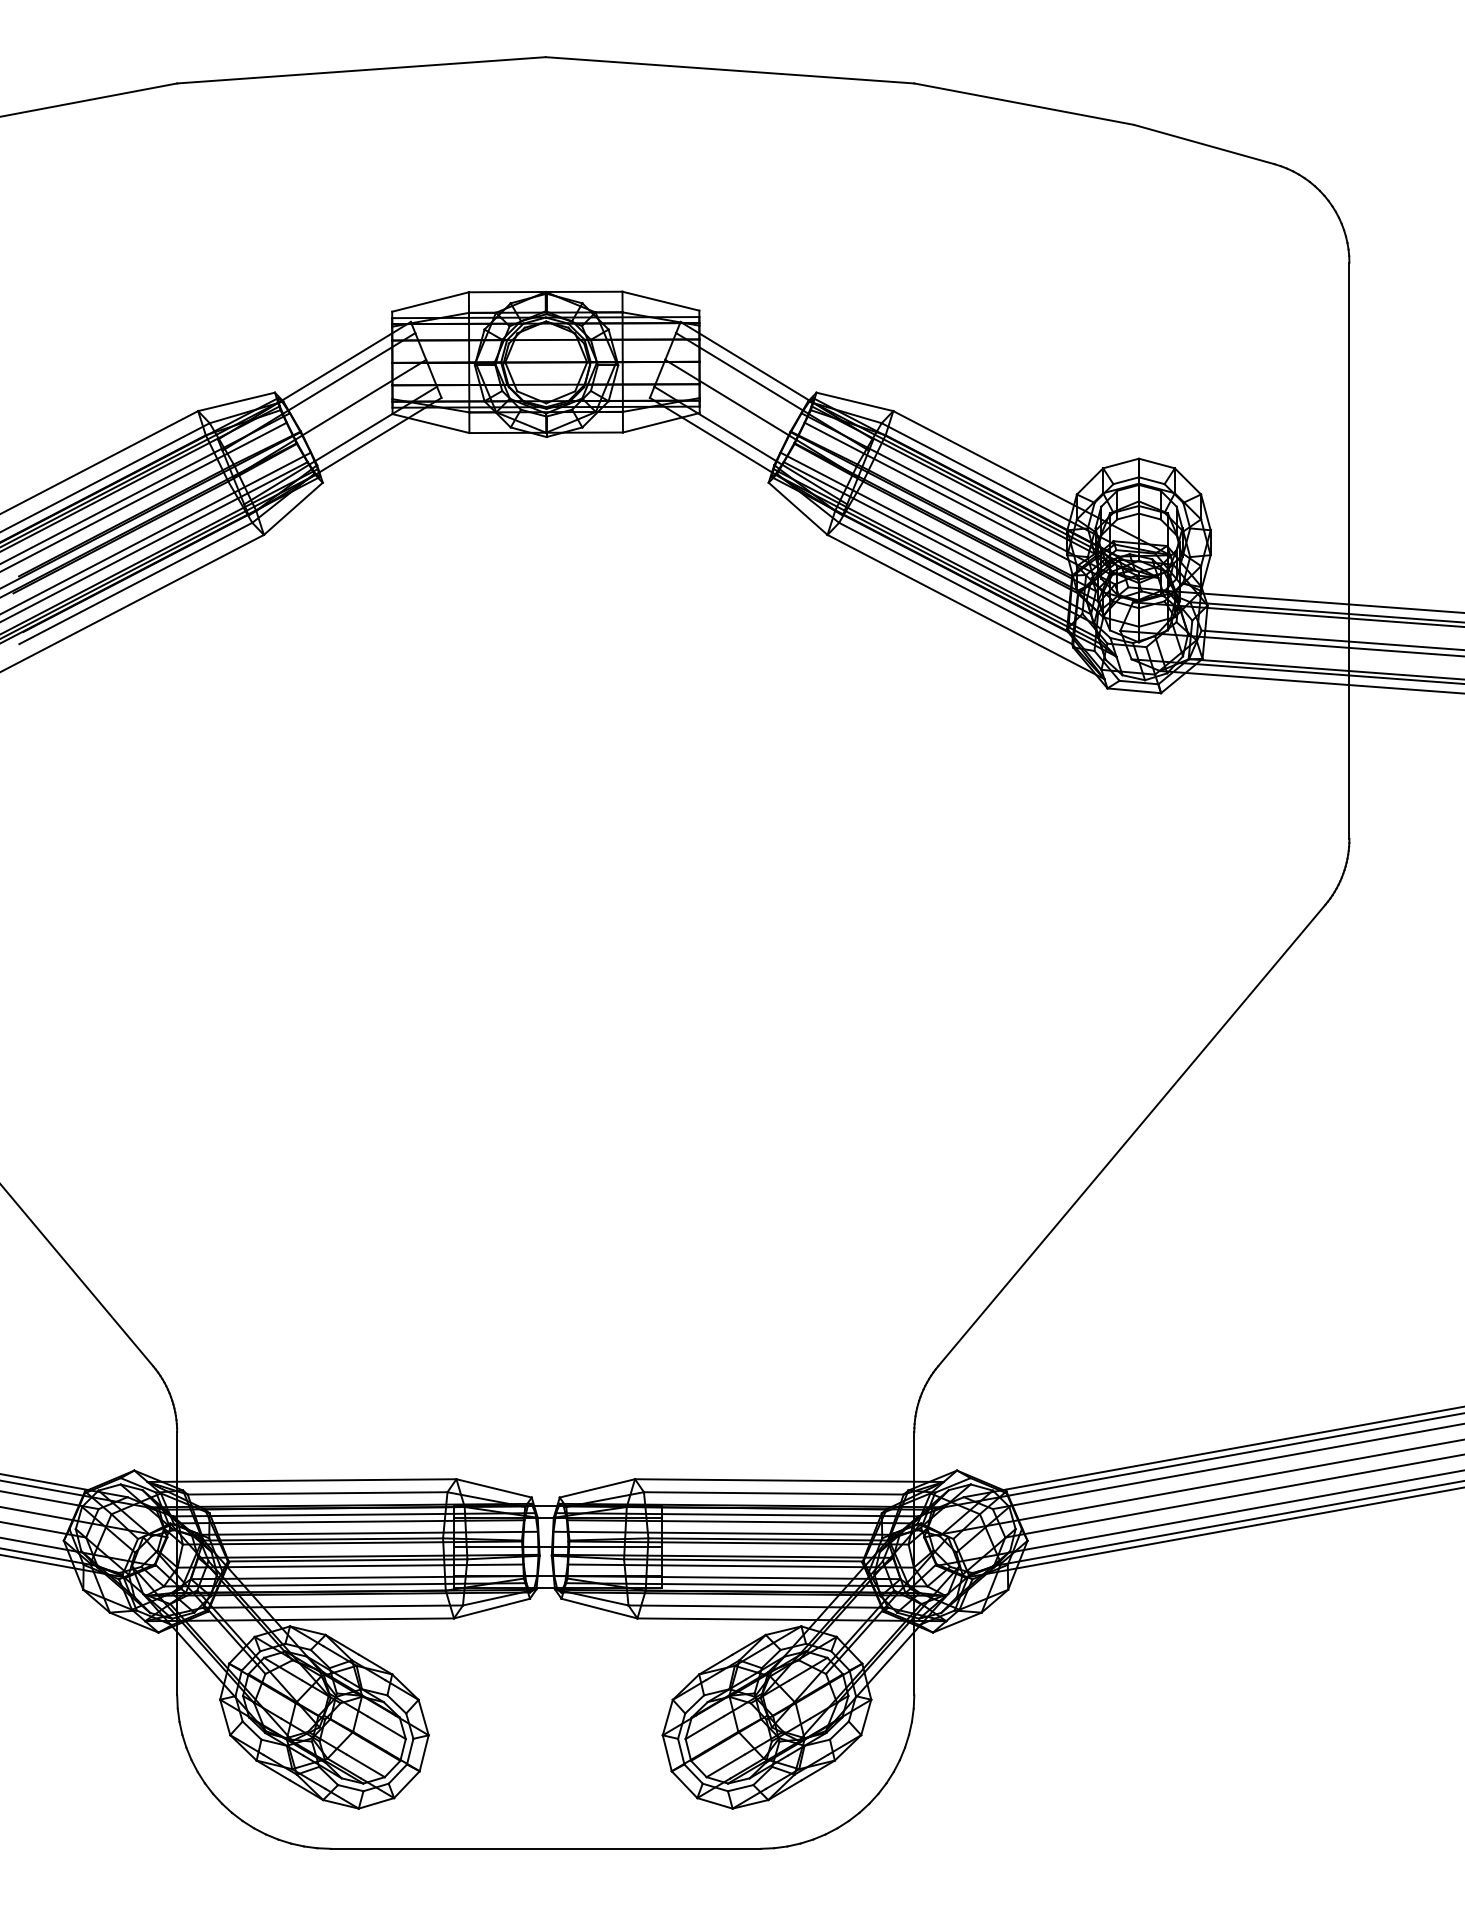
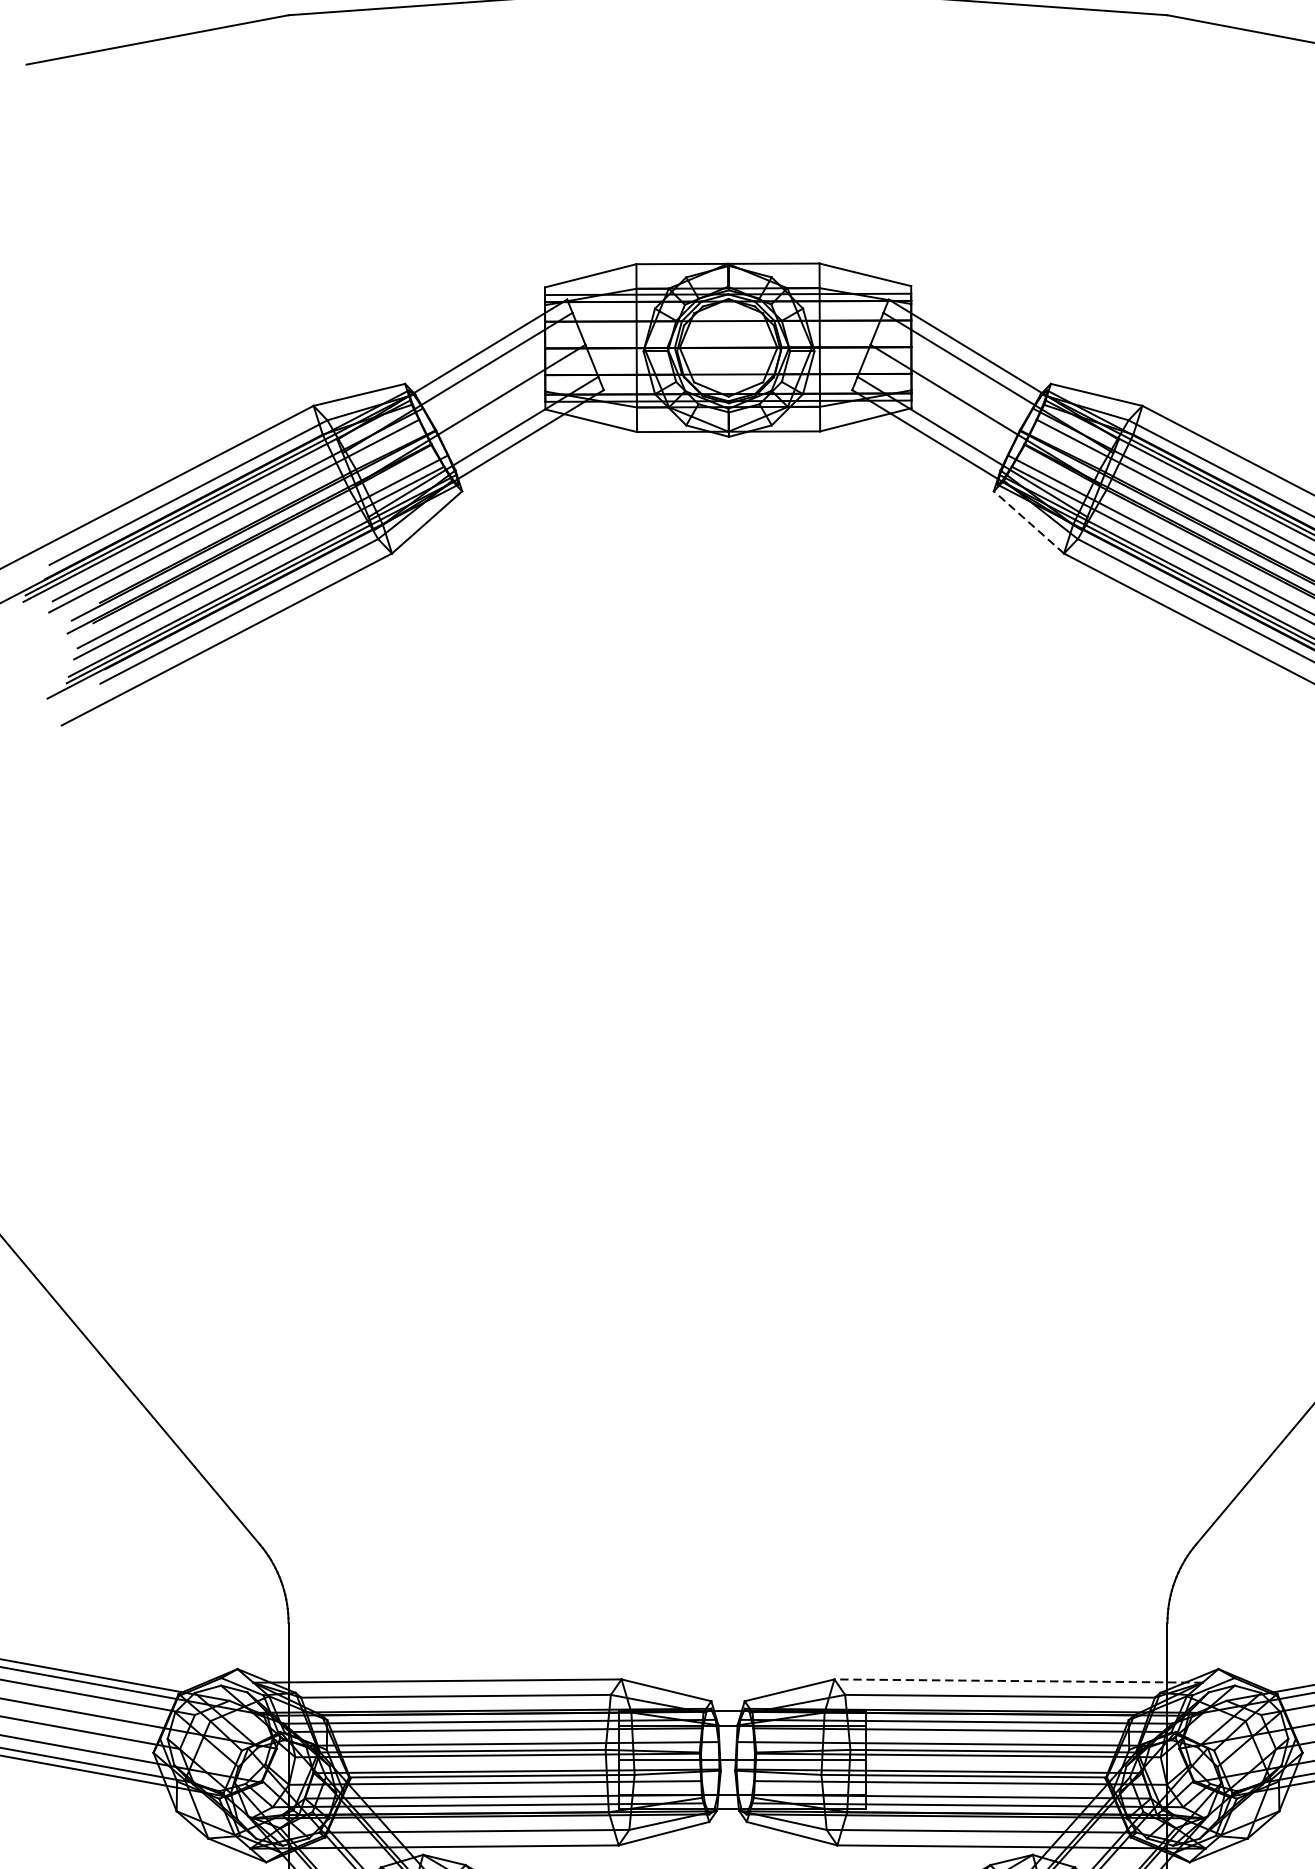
line: (797, 508) -> (1028, 522), solid -> dashed
line: (788, 1480) -> (1017, 1680), solid -> dashed

